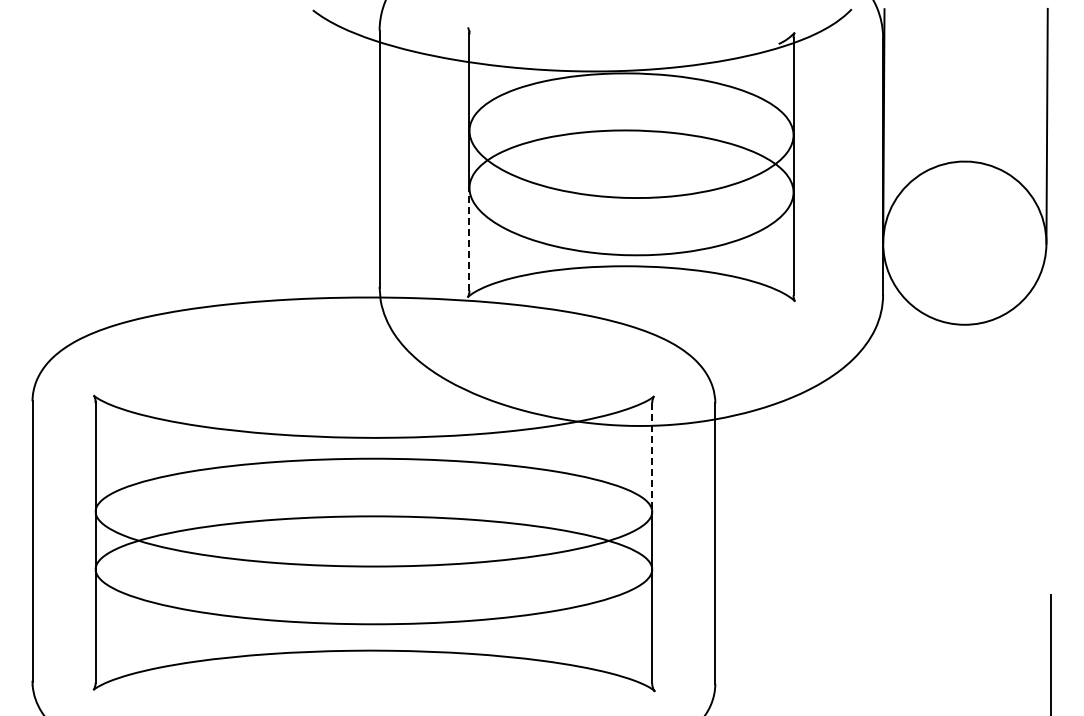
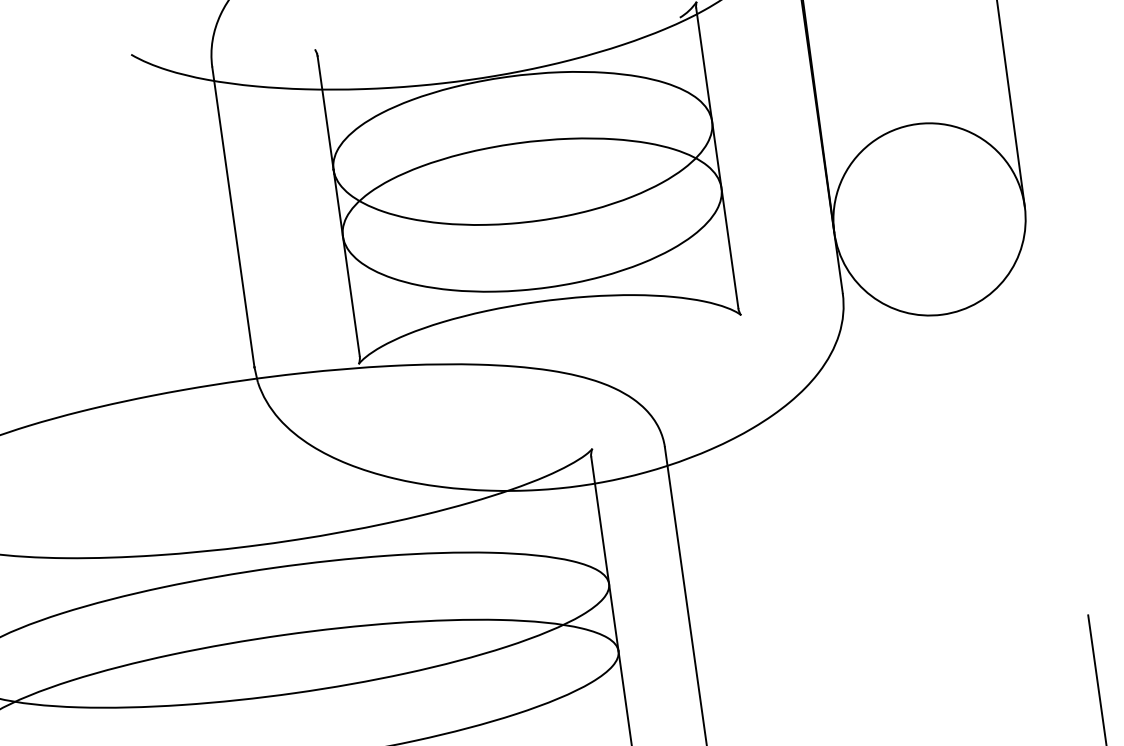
line: (469, 238) -> (351, 295), dashed -> solid
line: (652, 457) -> (600, 520), dashed -> solid

